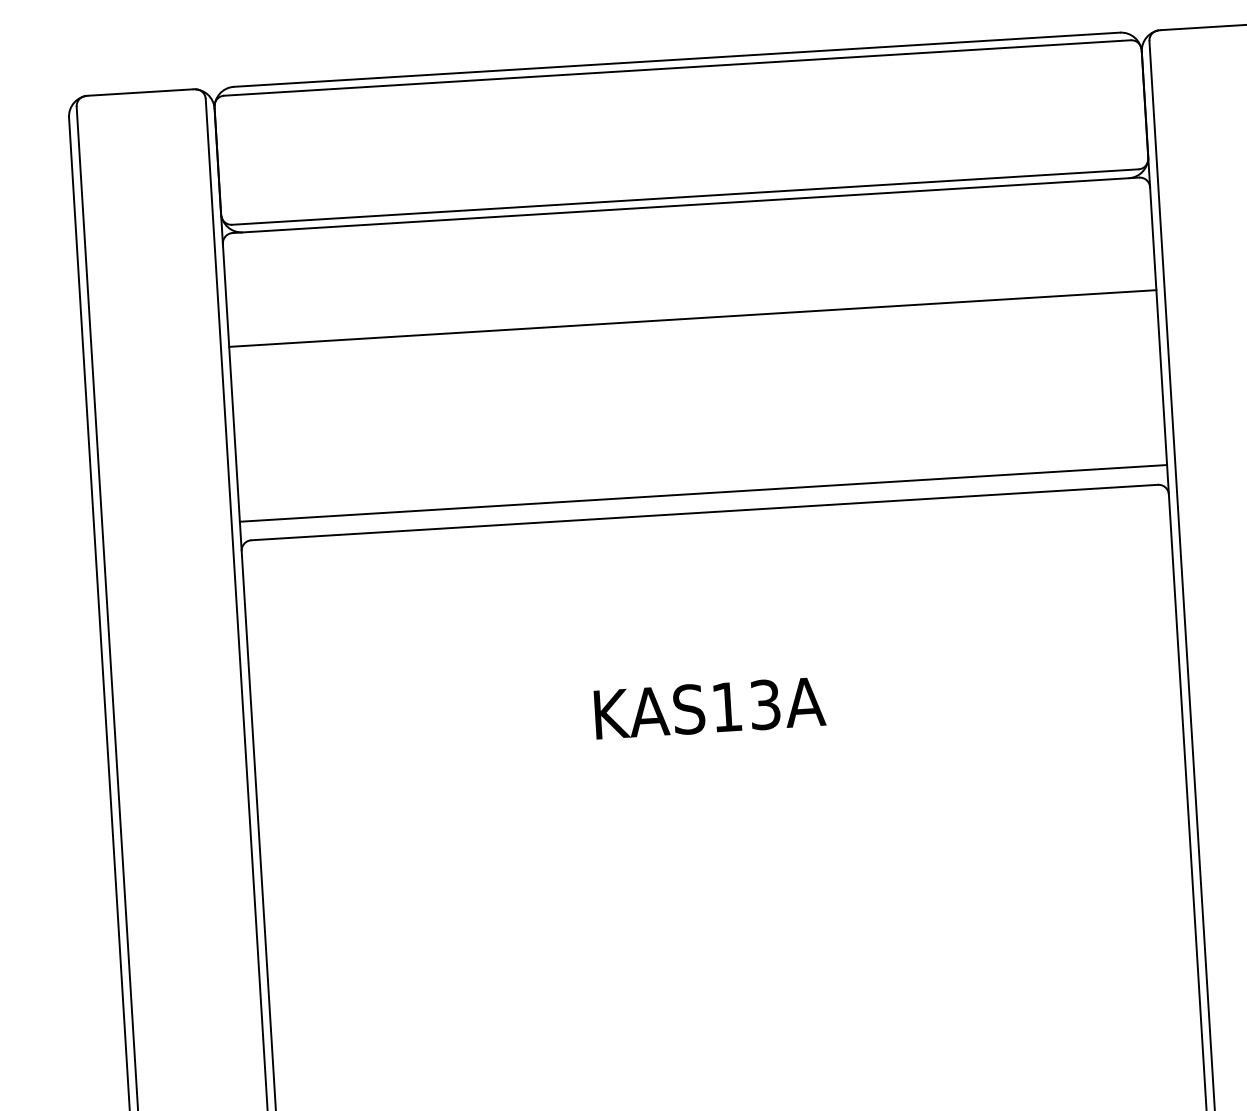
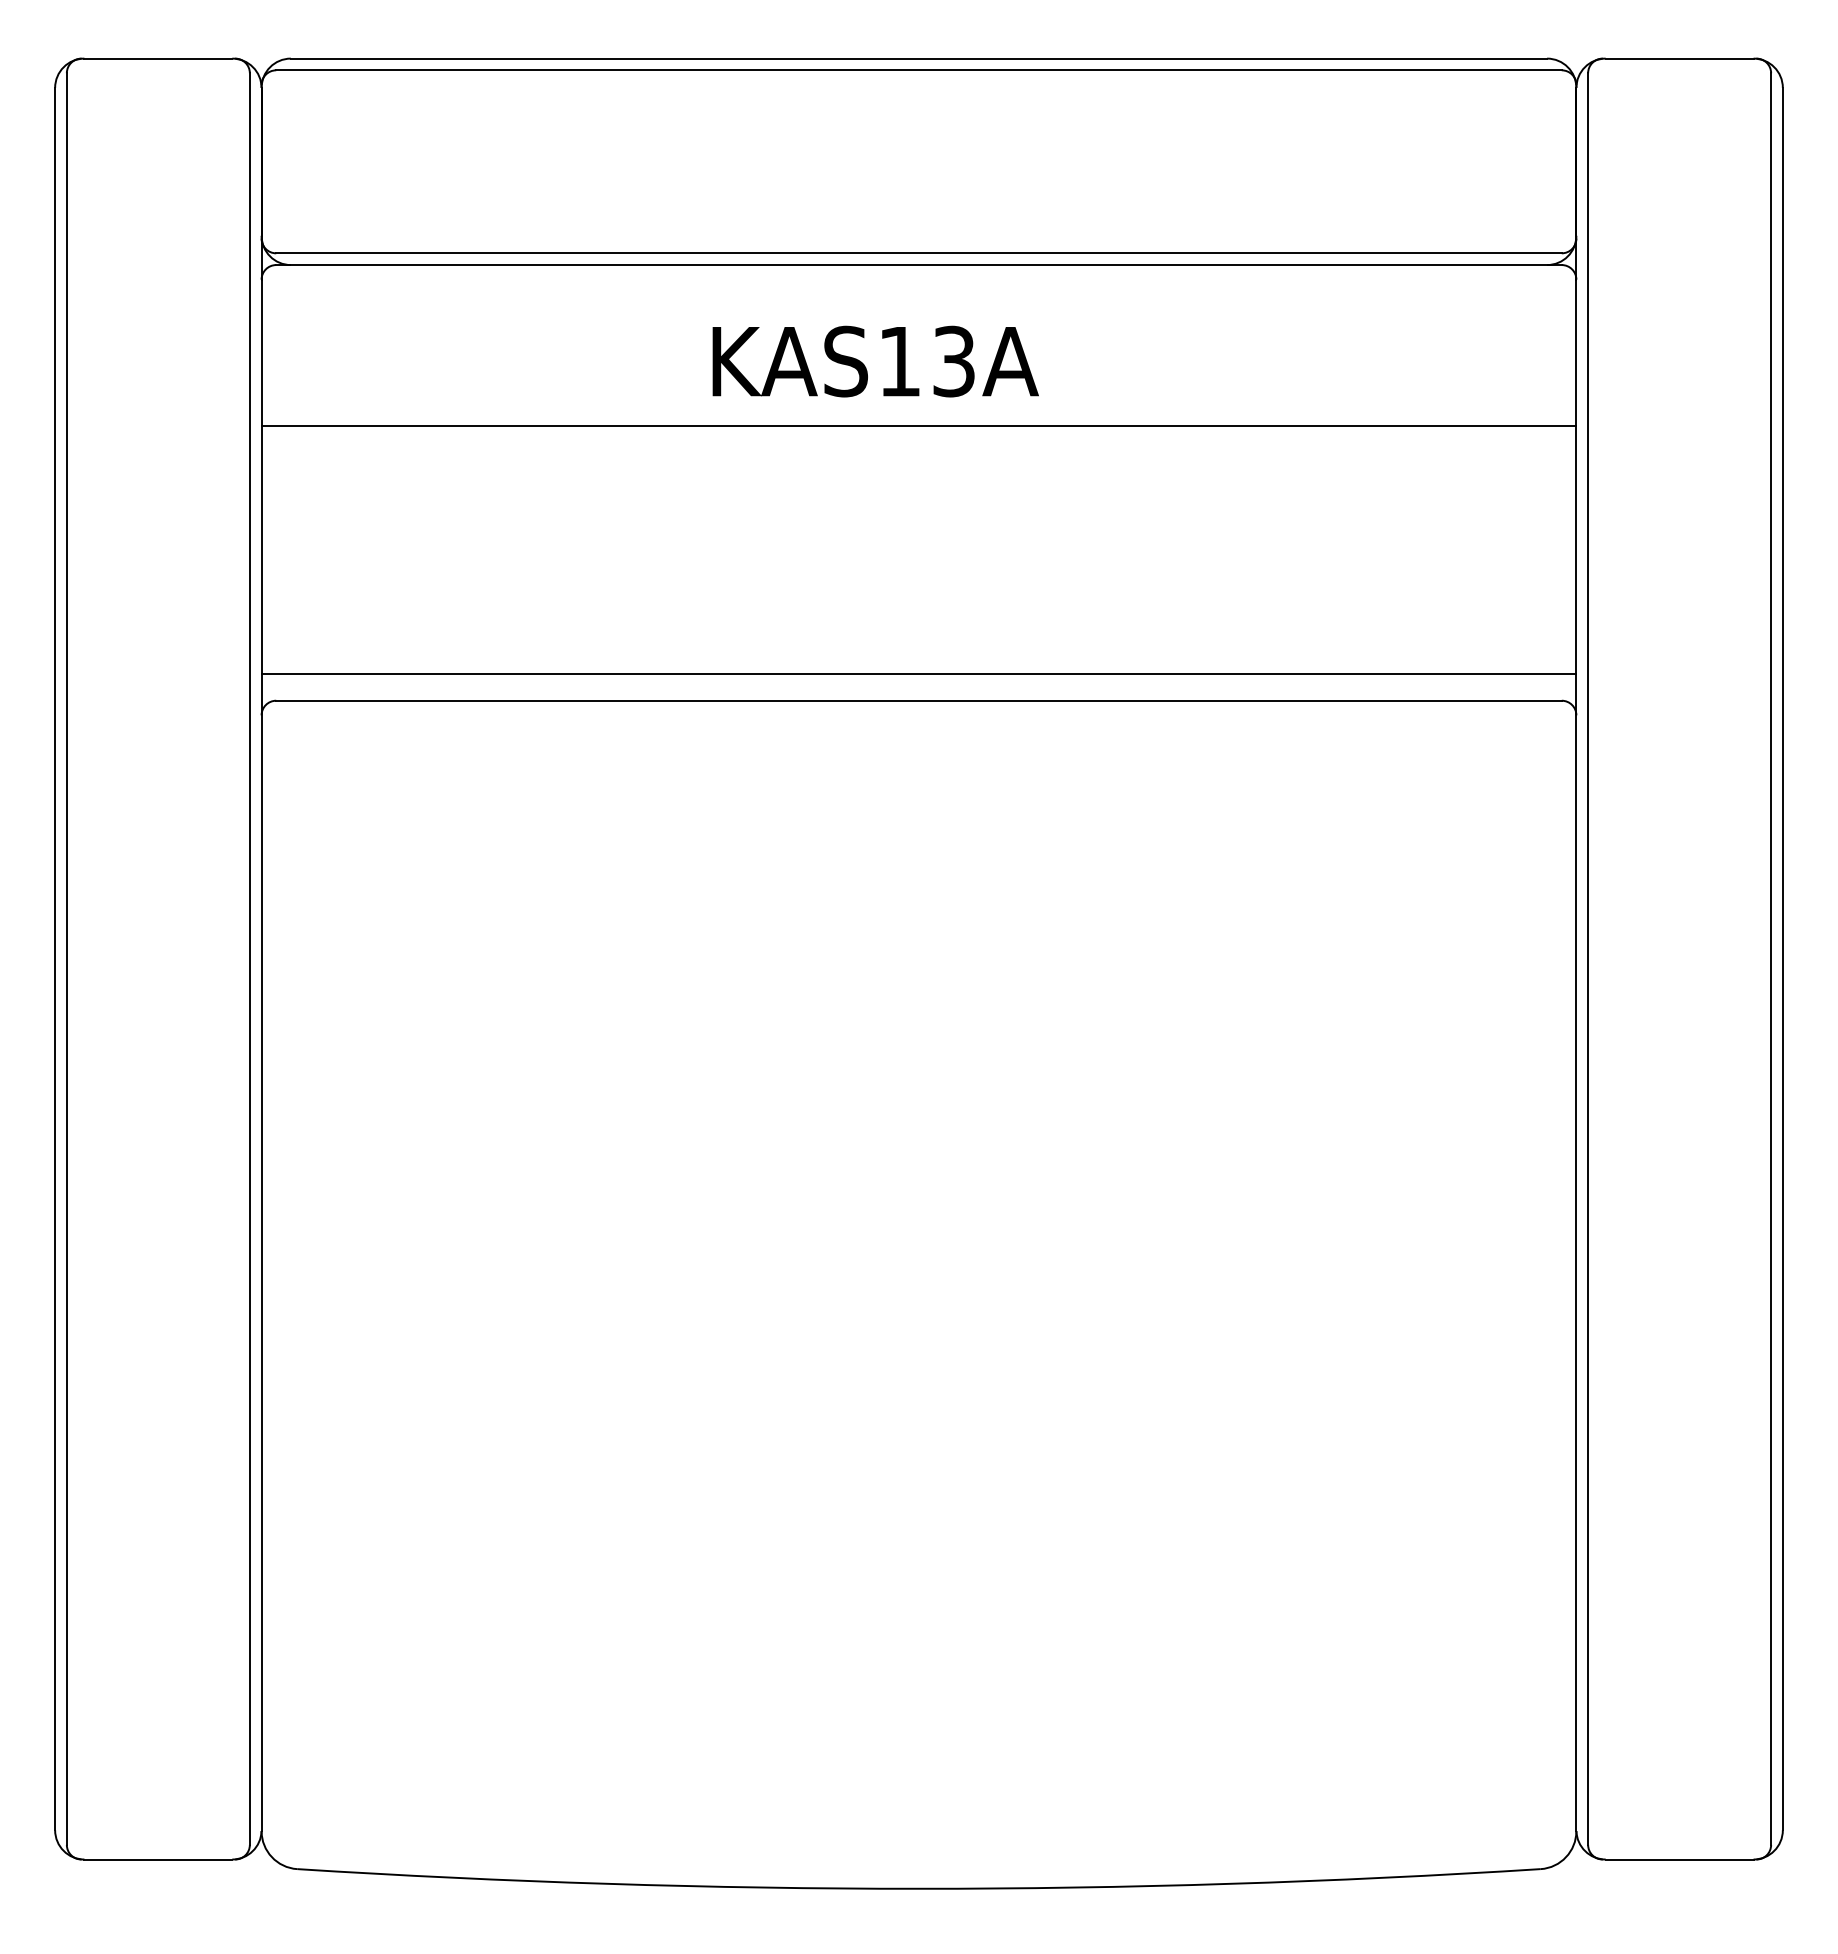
text: (709, 708) -> (875, 361), moved

